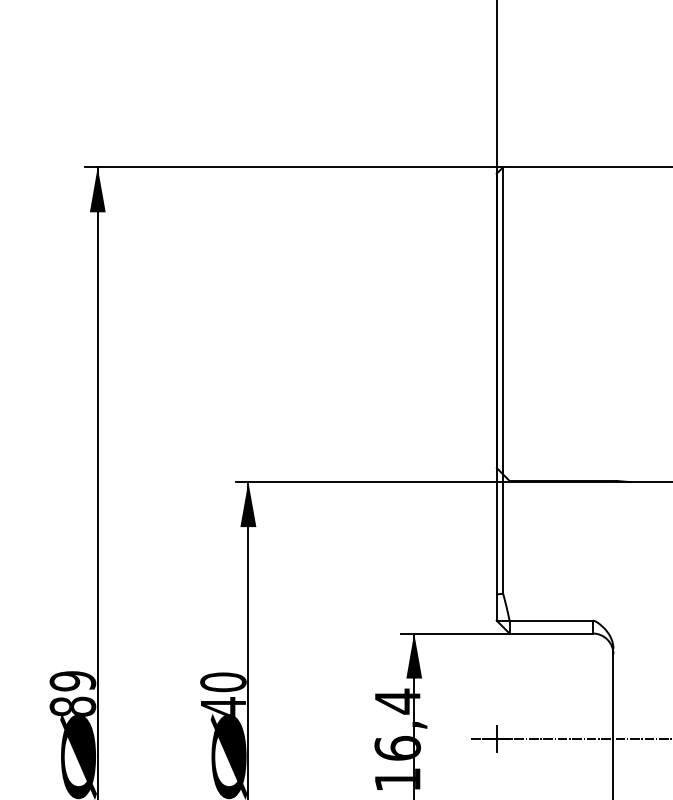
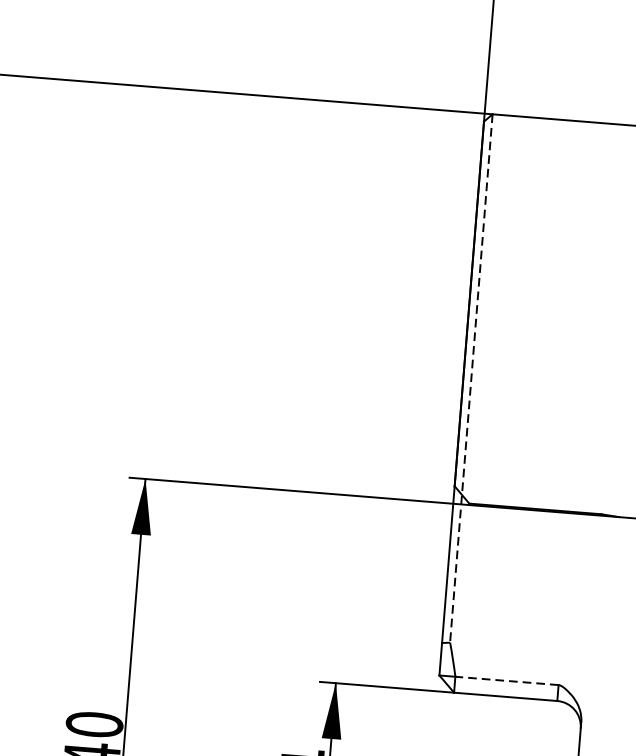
line: (503, 381) -> (471, 379), solid -> dashed
line: (551, 620) -> (507, 680), solid -> dashed

